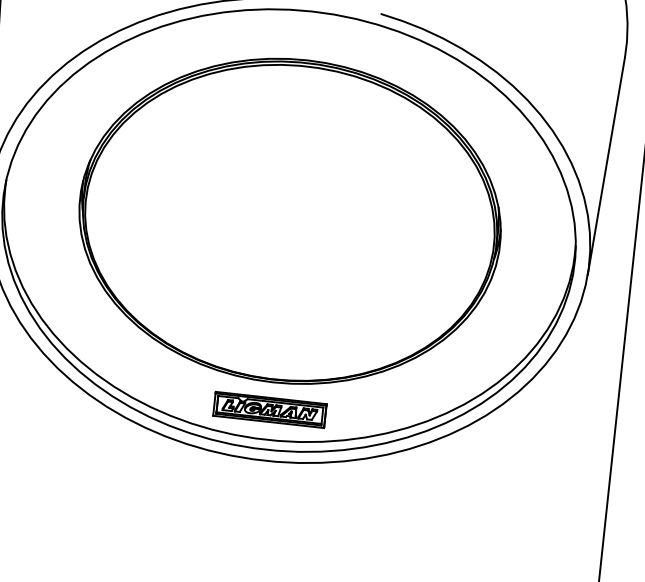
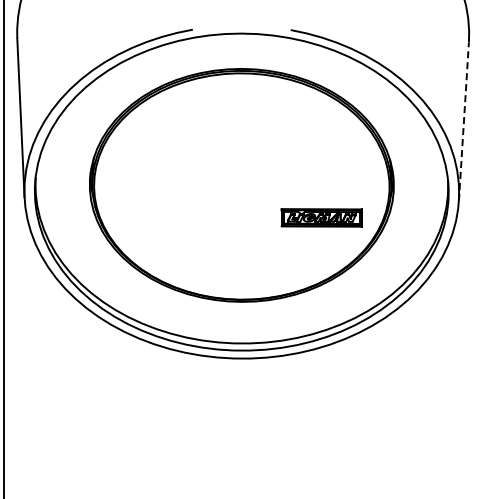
line: (605, 165) -> (463, 121), solid -> dashed
part: (269, 409) -> (321, 217), moved

